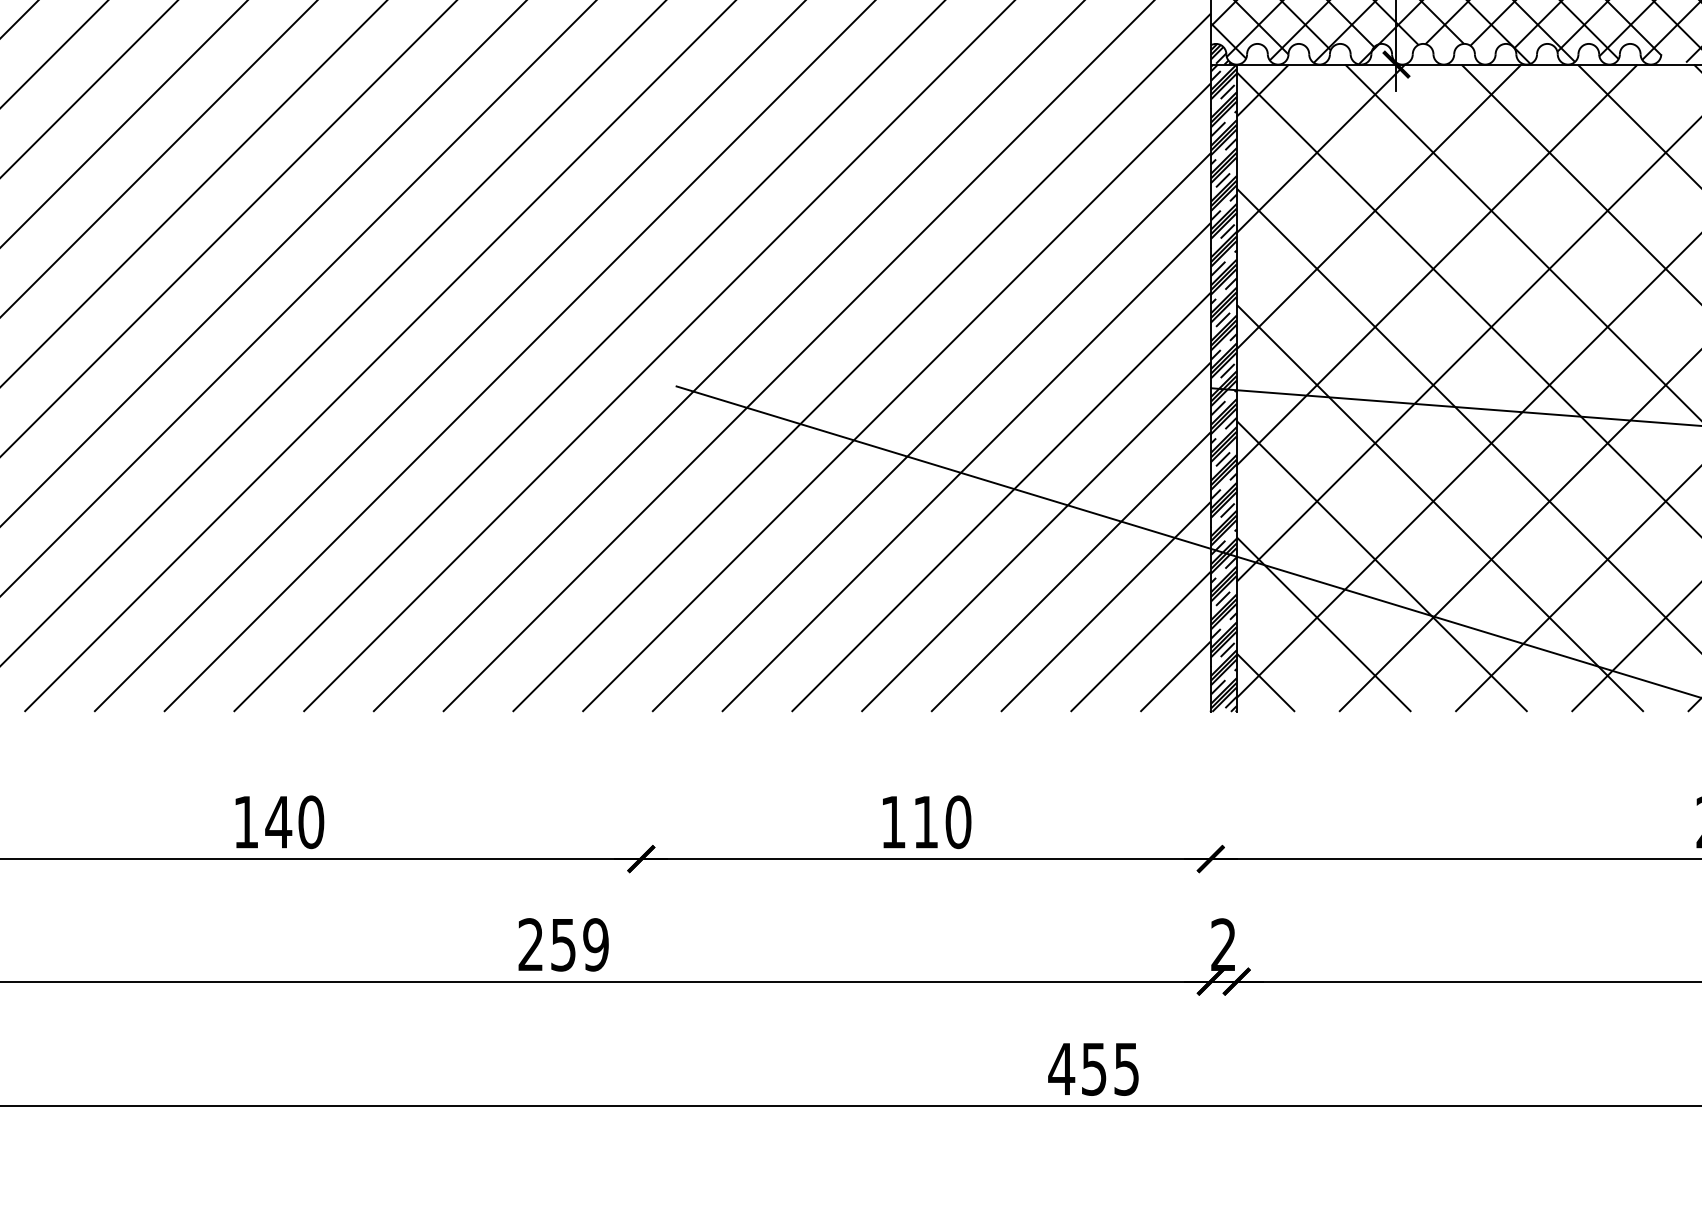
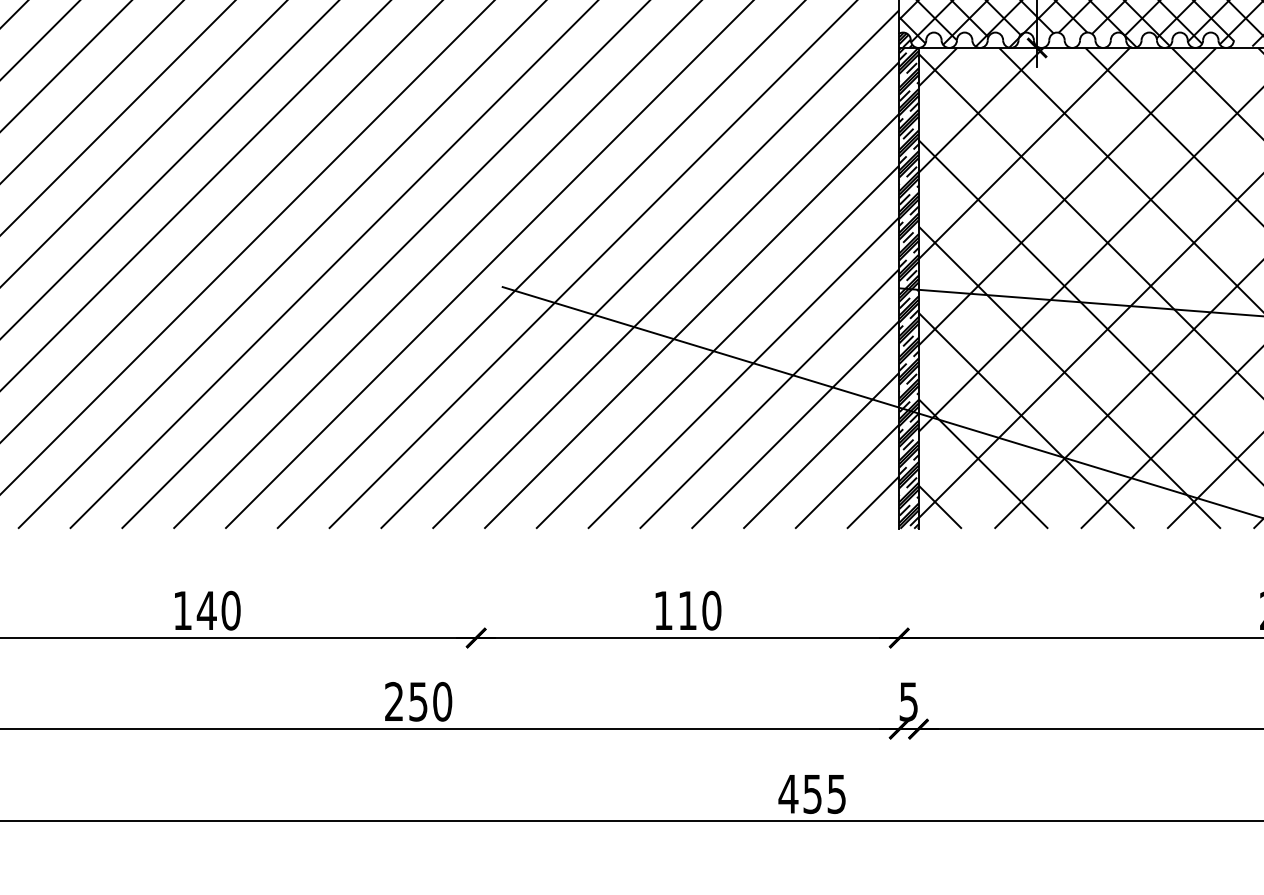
text: (595, 944) -> (442, 701), 259 -> 250
text: (1223, 944) -> (908, 701), 2 -> 5

